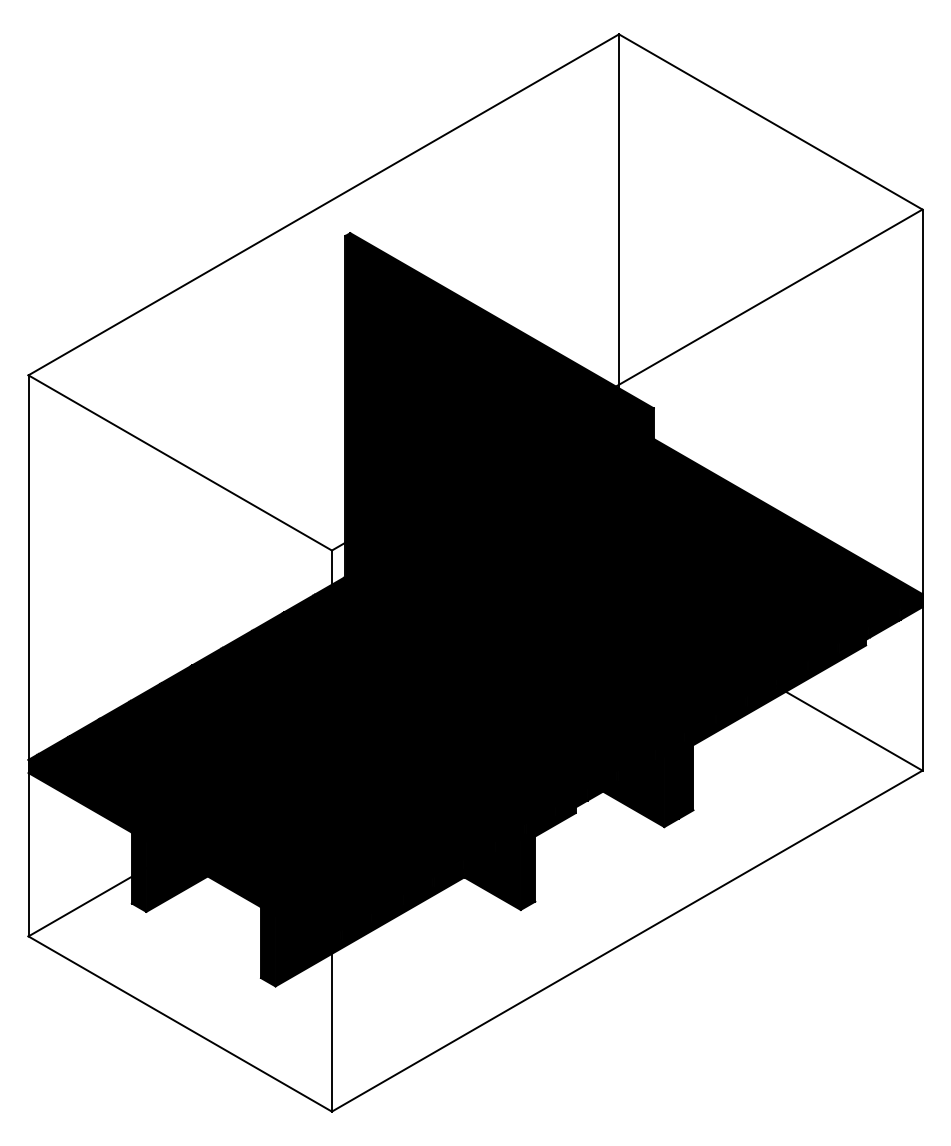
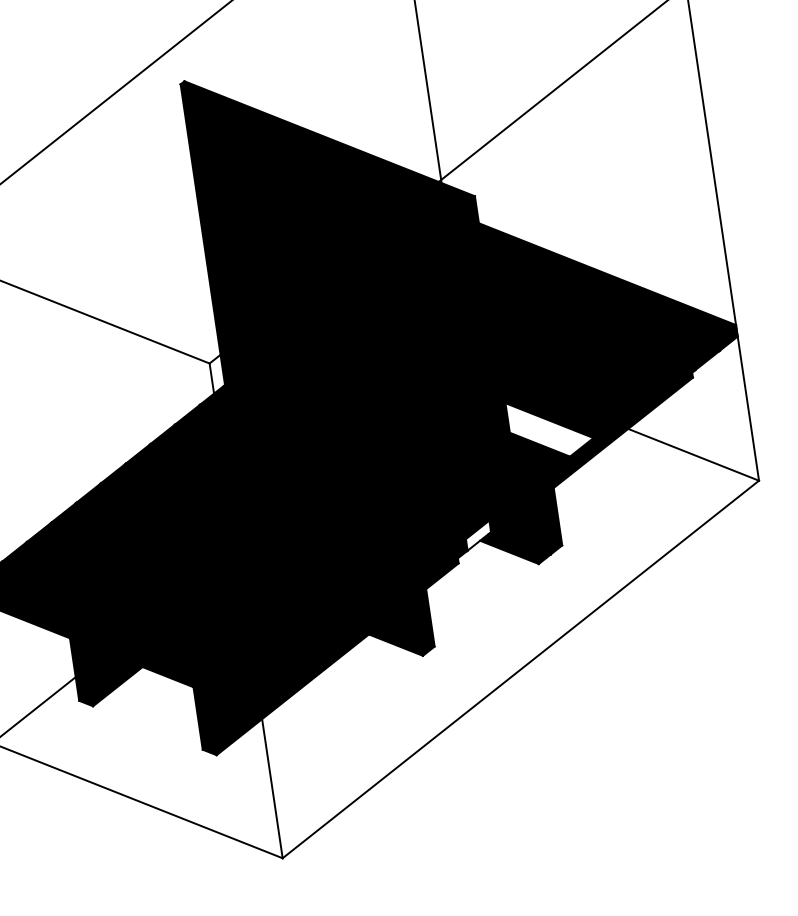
fill: (699, 677) -> (550, 427), removed
fill: (601, 785) -> (477, 535), removed

